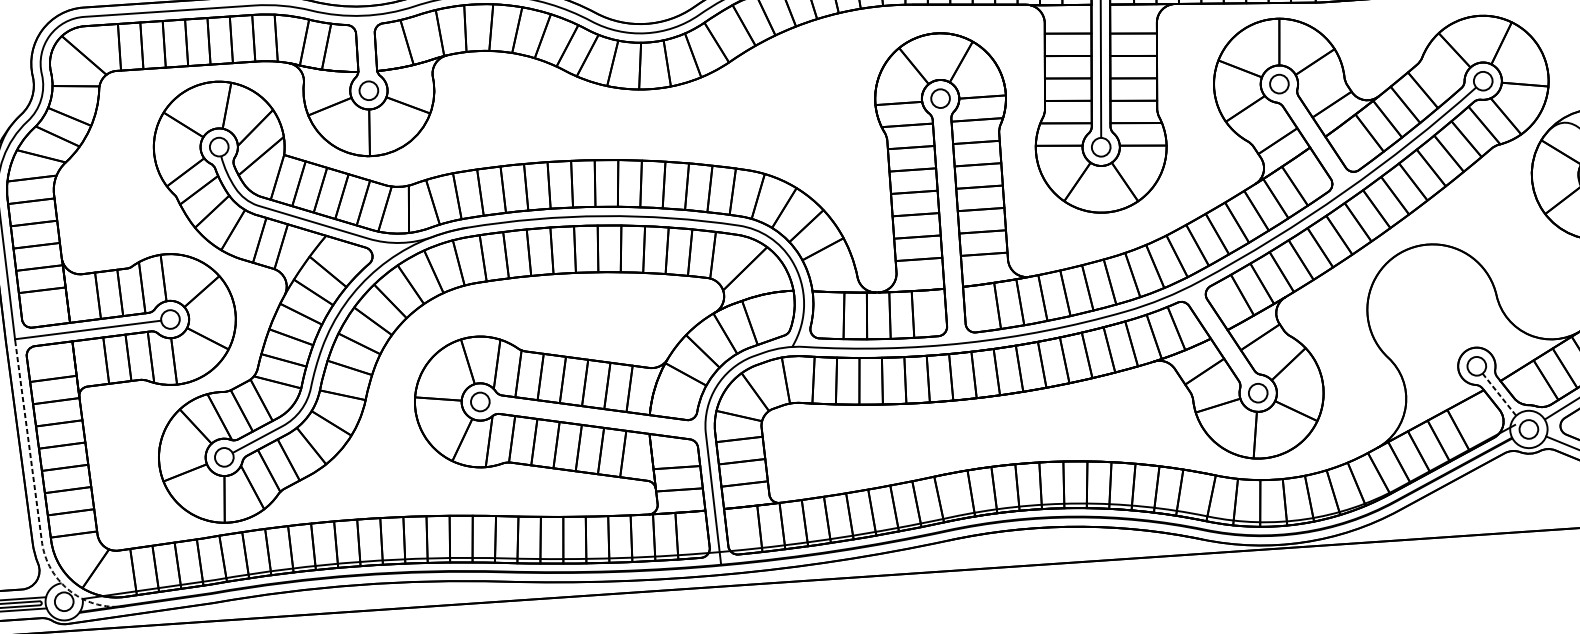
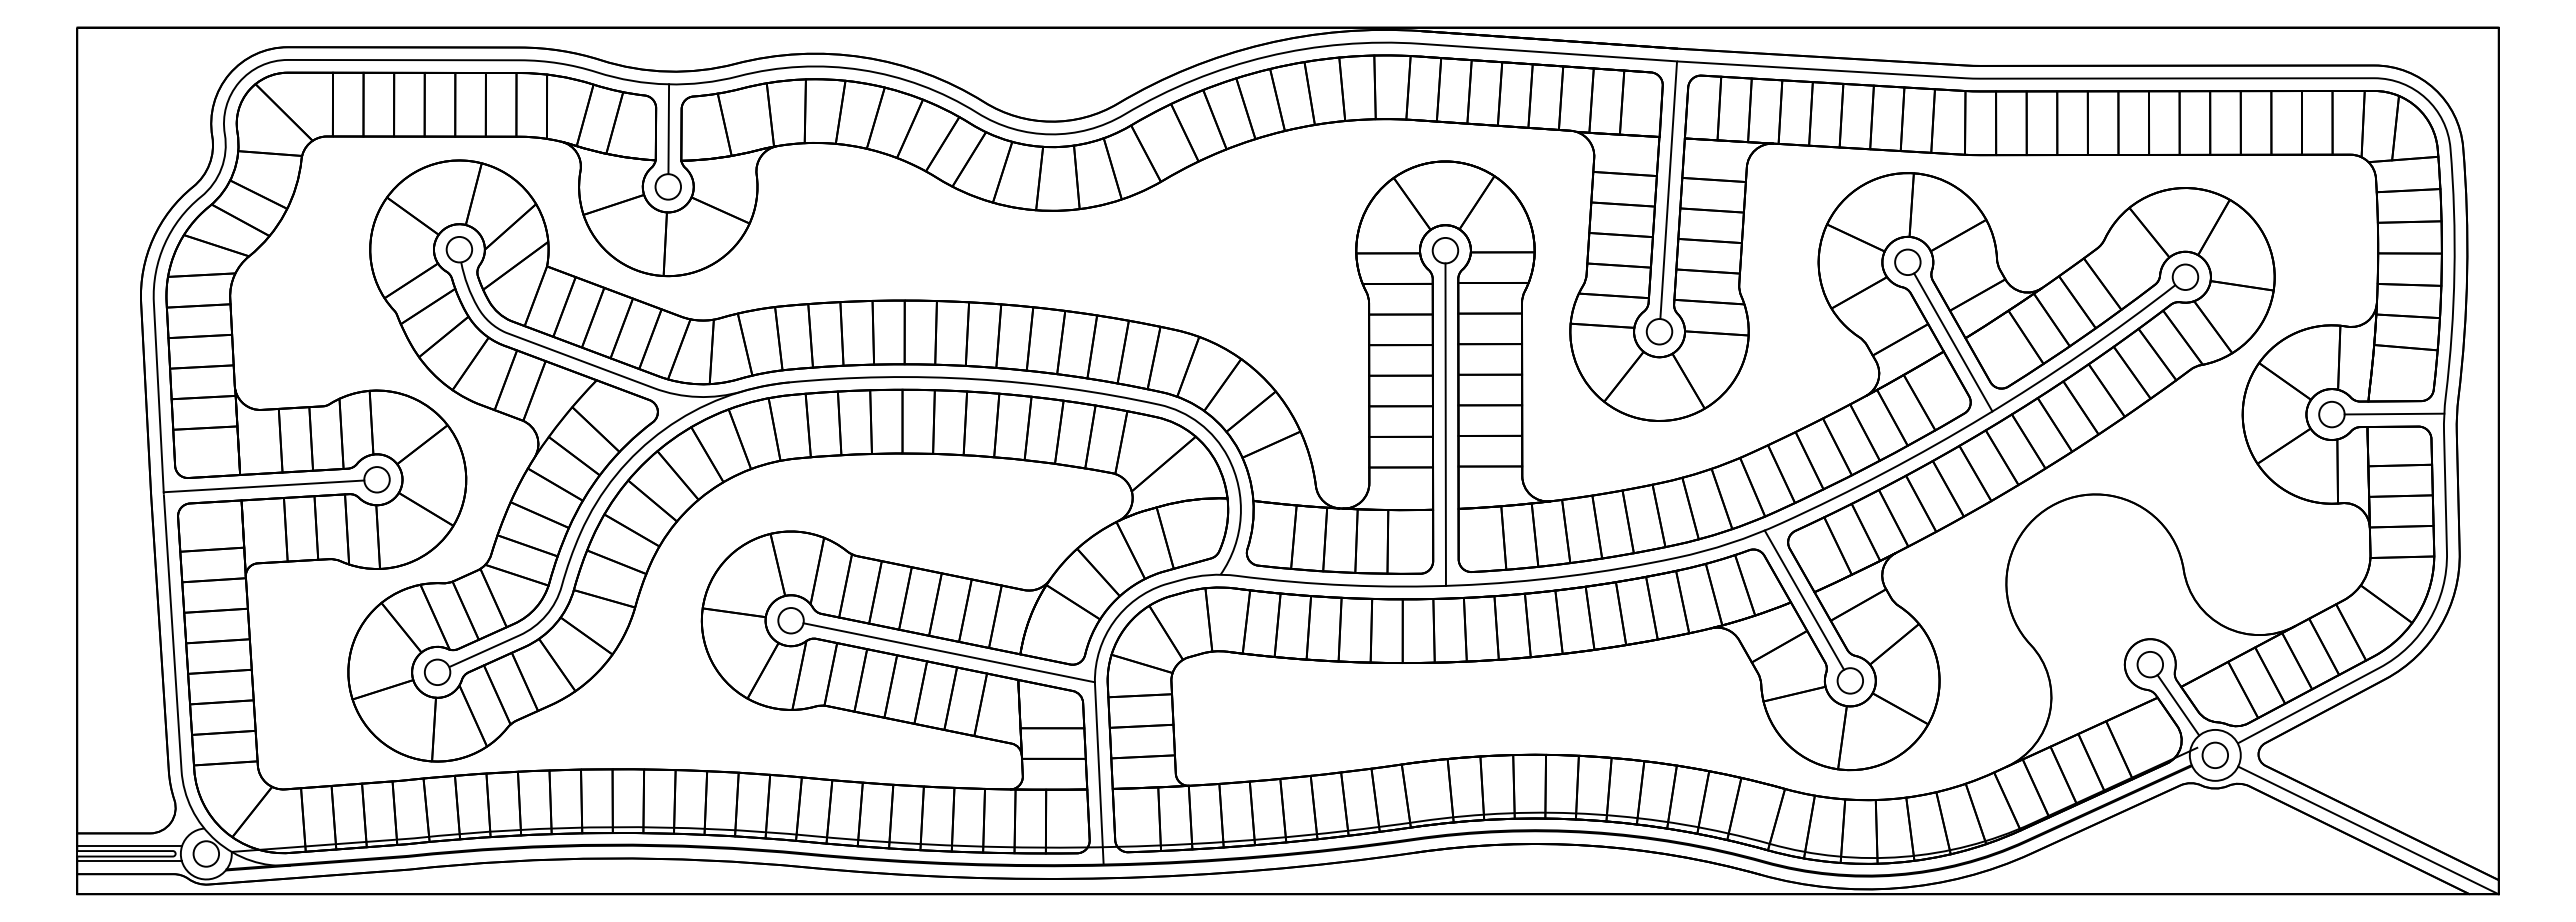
line: (366, 48) -> (668, 128), added
line: (1316, 140) -> (1953, 342), added
line: (949, 225) -> (1445, 424), added
line: (1220, 335) -> (1804, 599), added
line: (1499, 394) -> (2178, 705), dashed -> solid
line: (597, 417) -> (948, 652), added
line: (37, 511) -> (178, 728), dashed -> solid

